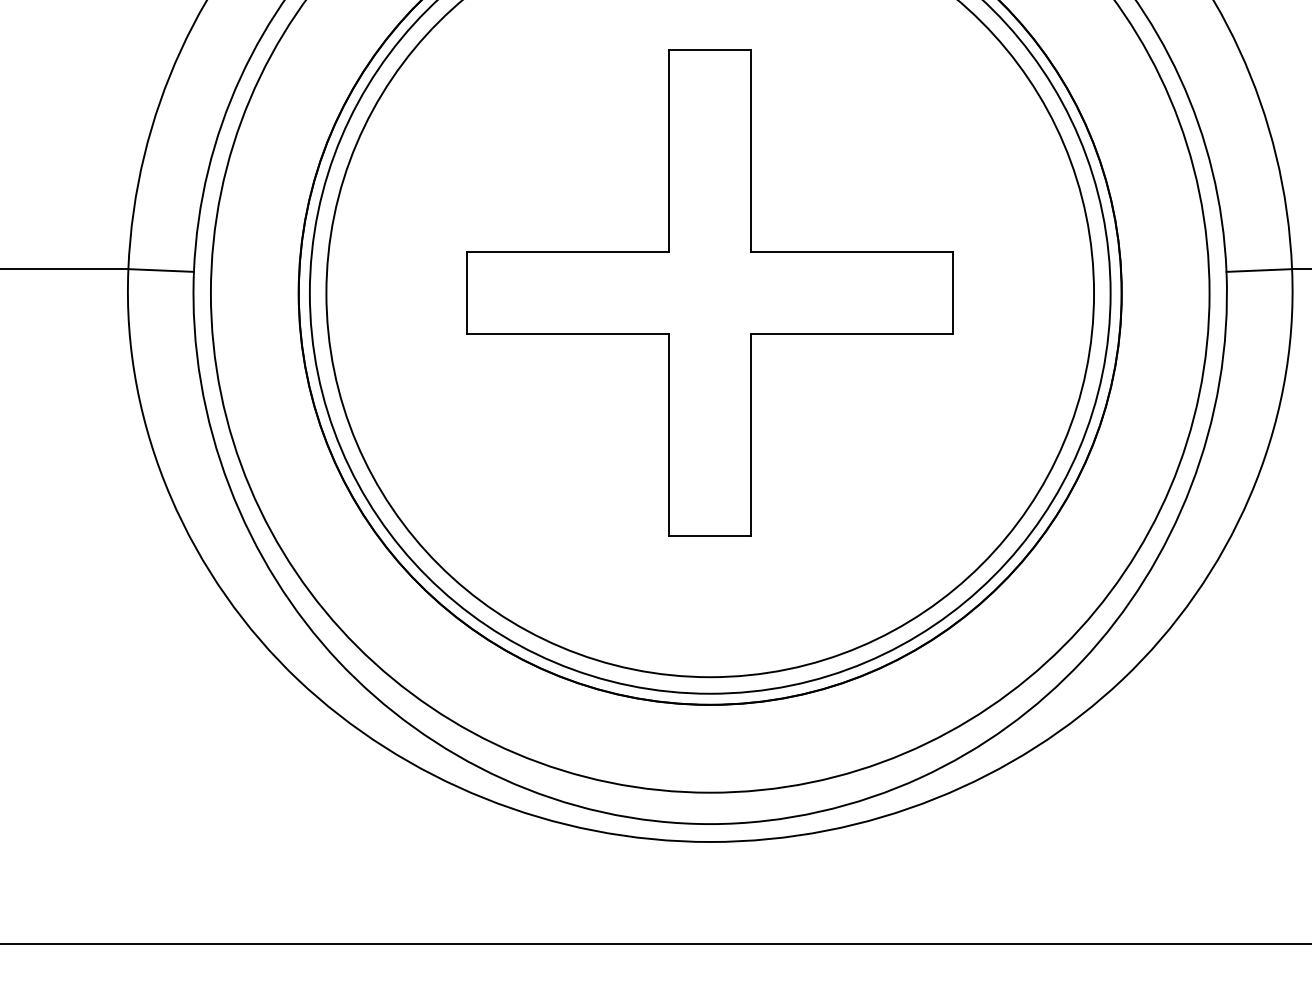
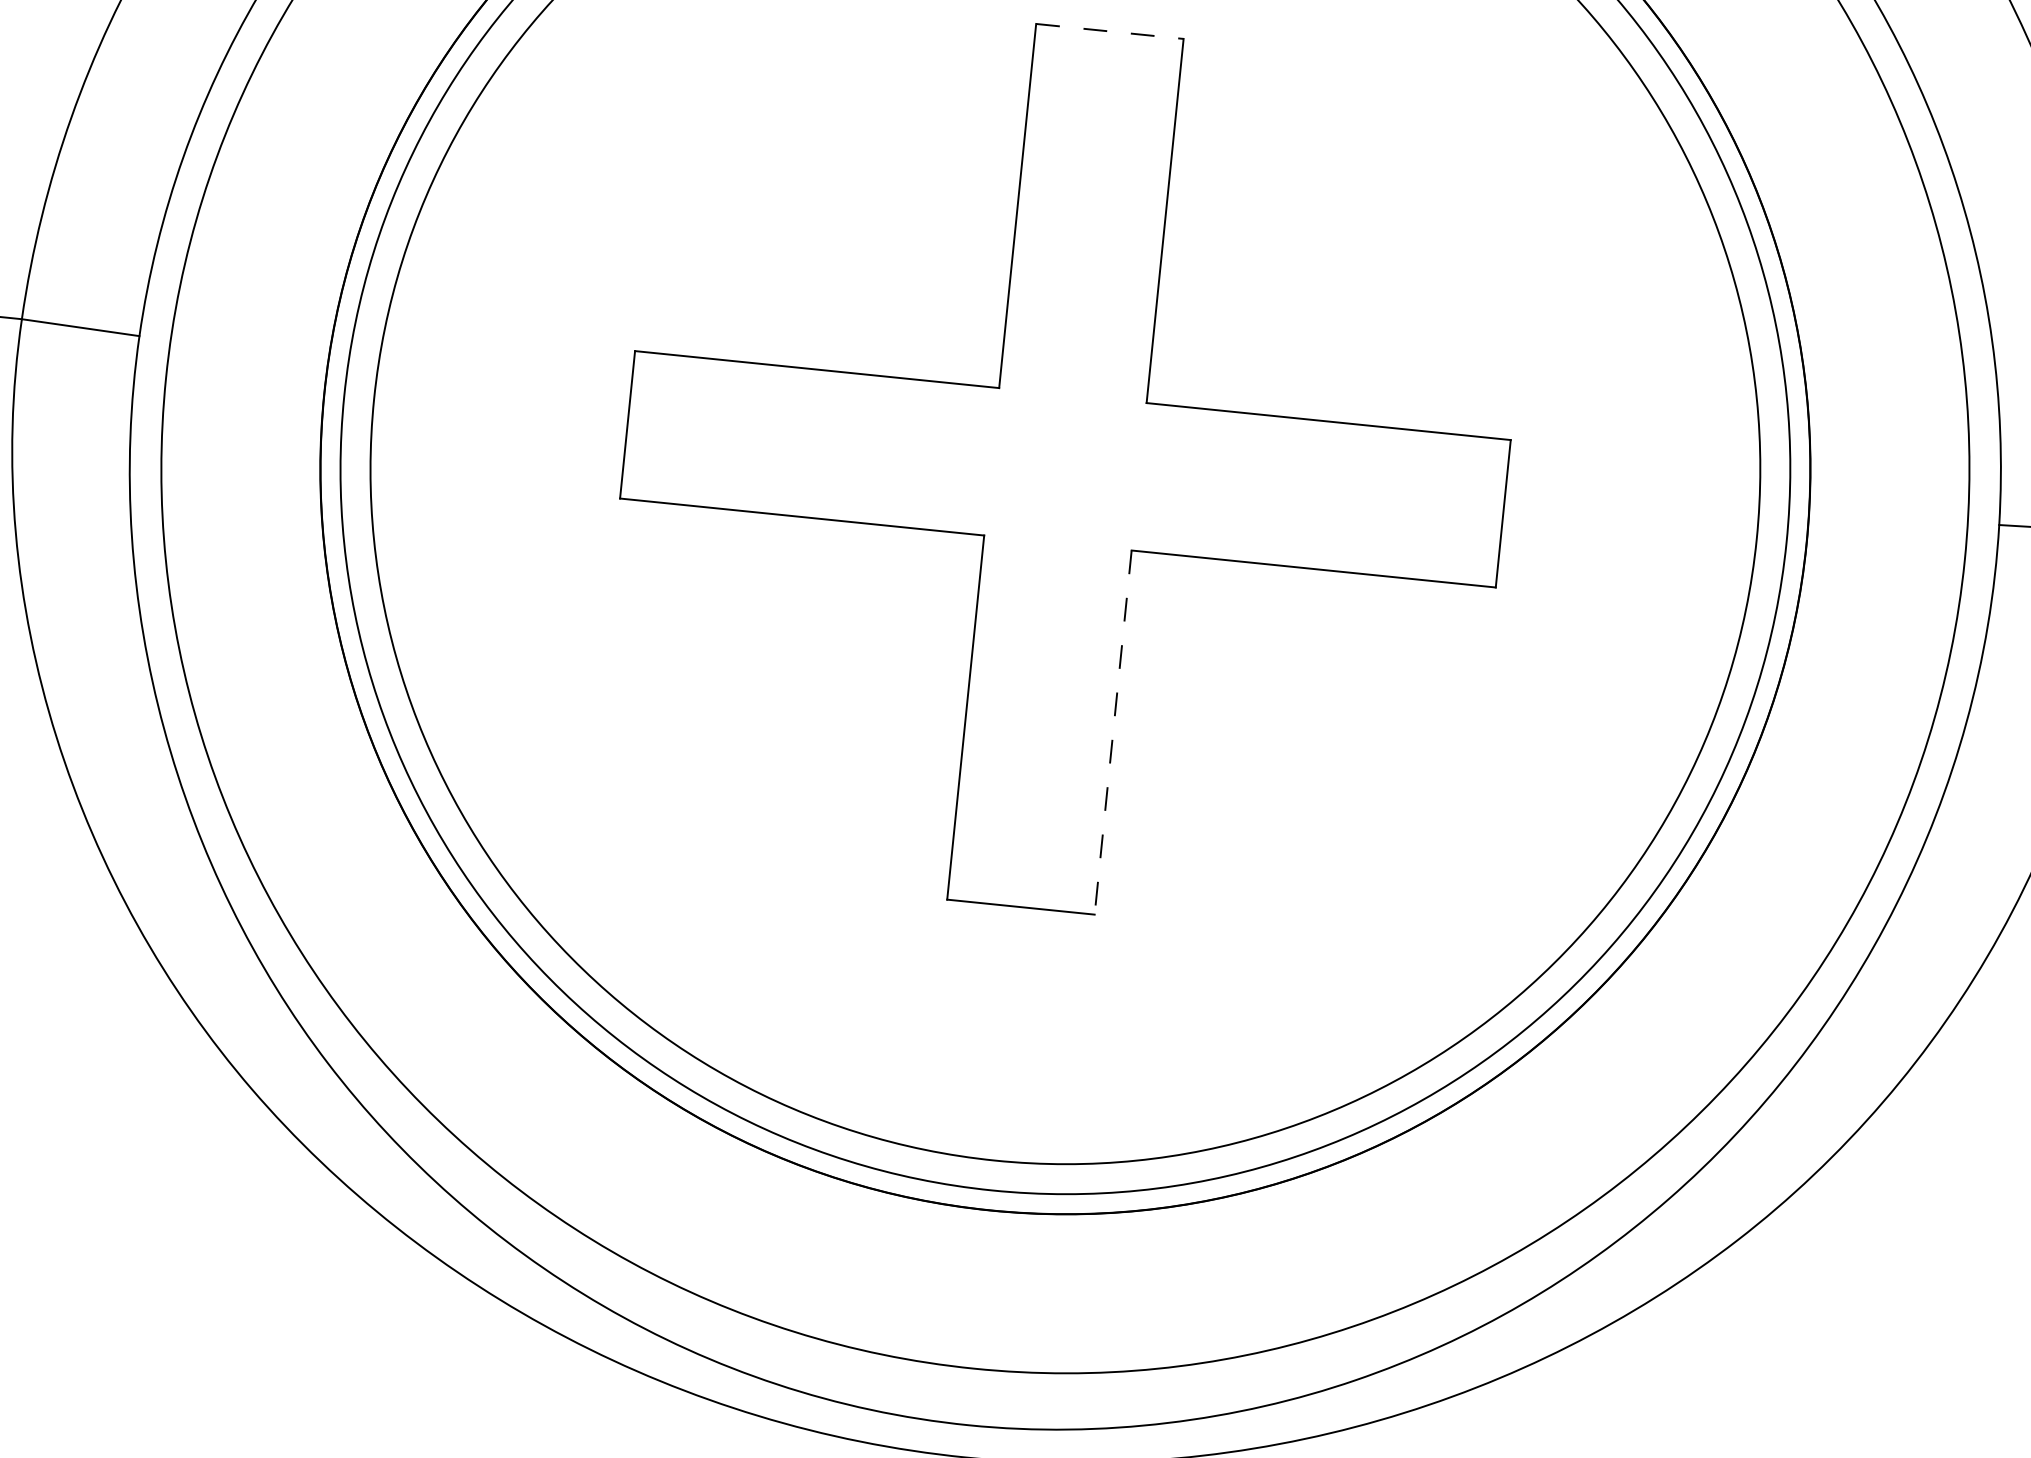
line: (710, 50) -> (1110, 31), solid -> dashed
line: (751, 435) -> (1113, 732), solid -> dashed

